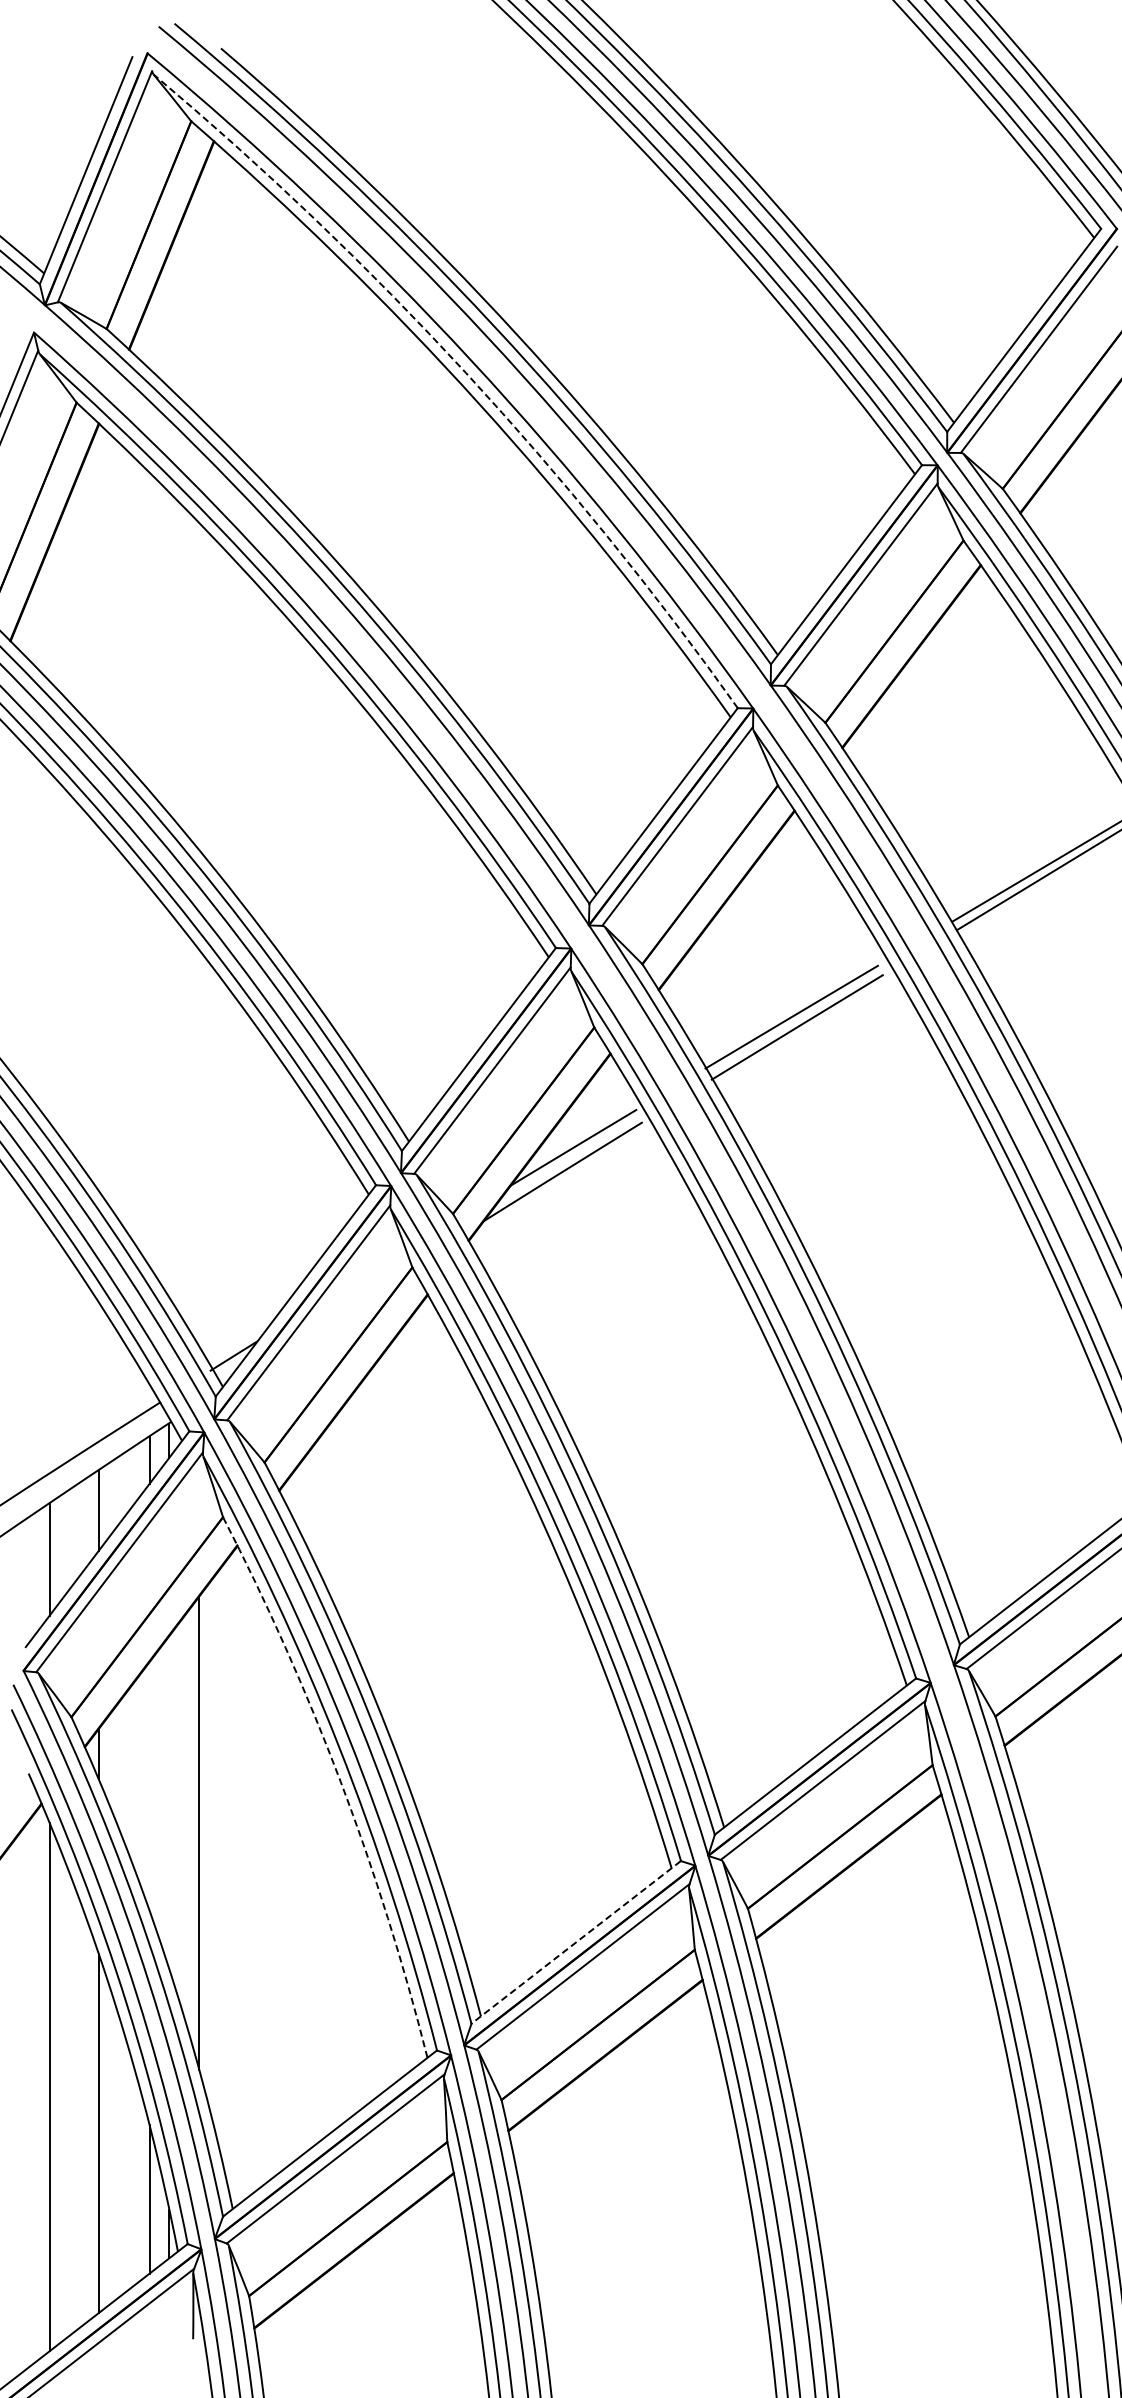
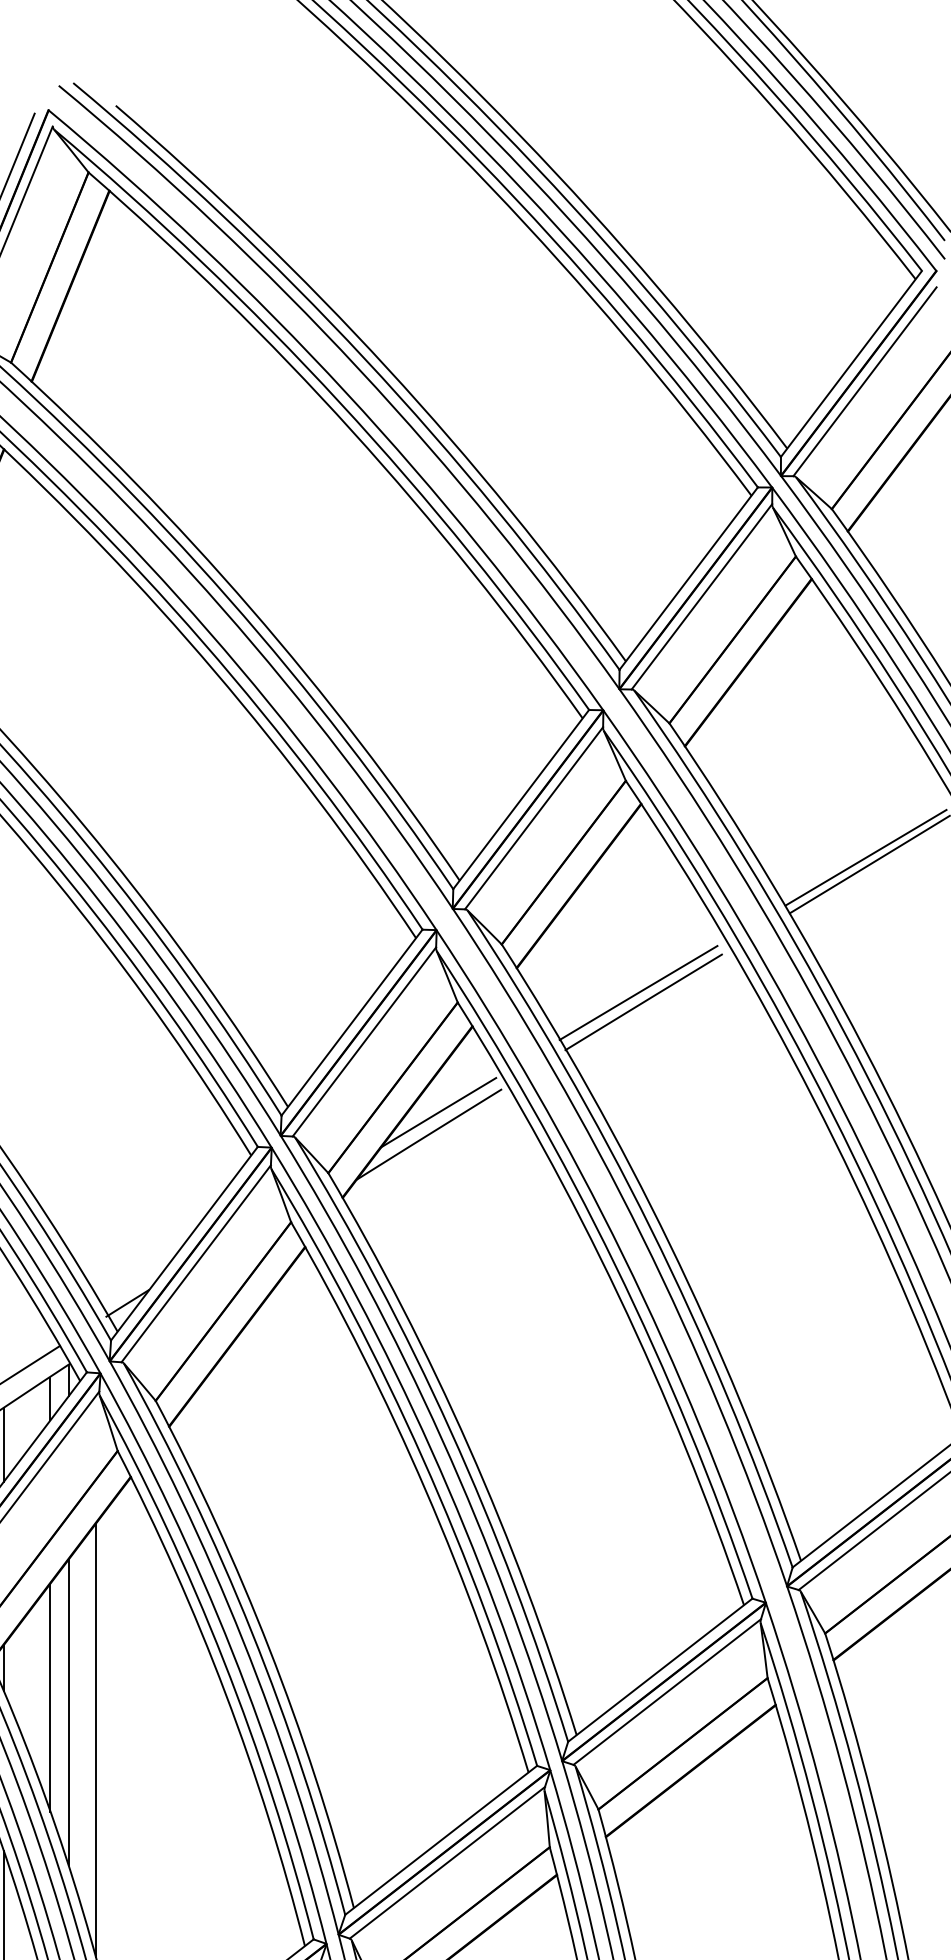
arc: (465, 372) -> (339, 402), dashed -> solid
arc: (340, 1781) -> (225, 1693), dashed -> solid
line: (149, 1786) -> (50, 1697), added
line: (169, 1802) -> (68, 1712), added
line: (575, 1942) -> (440, 1840), dashed -> solid

